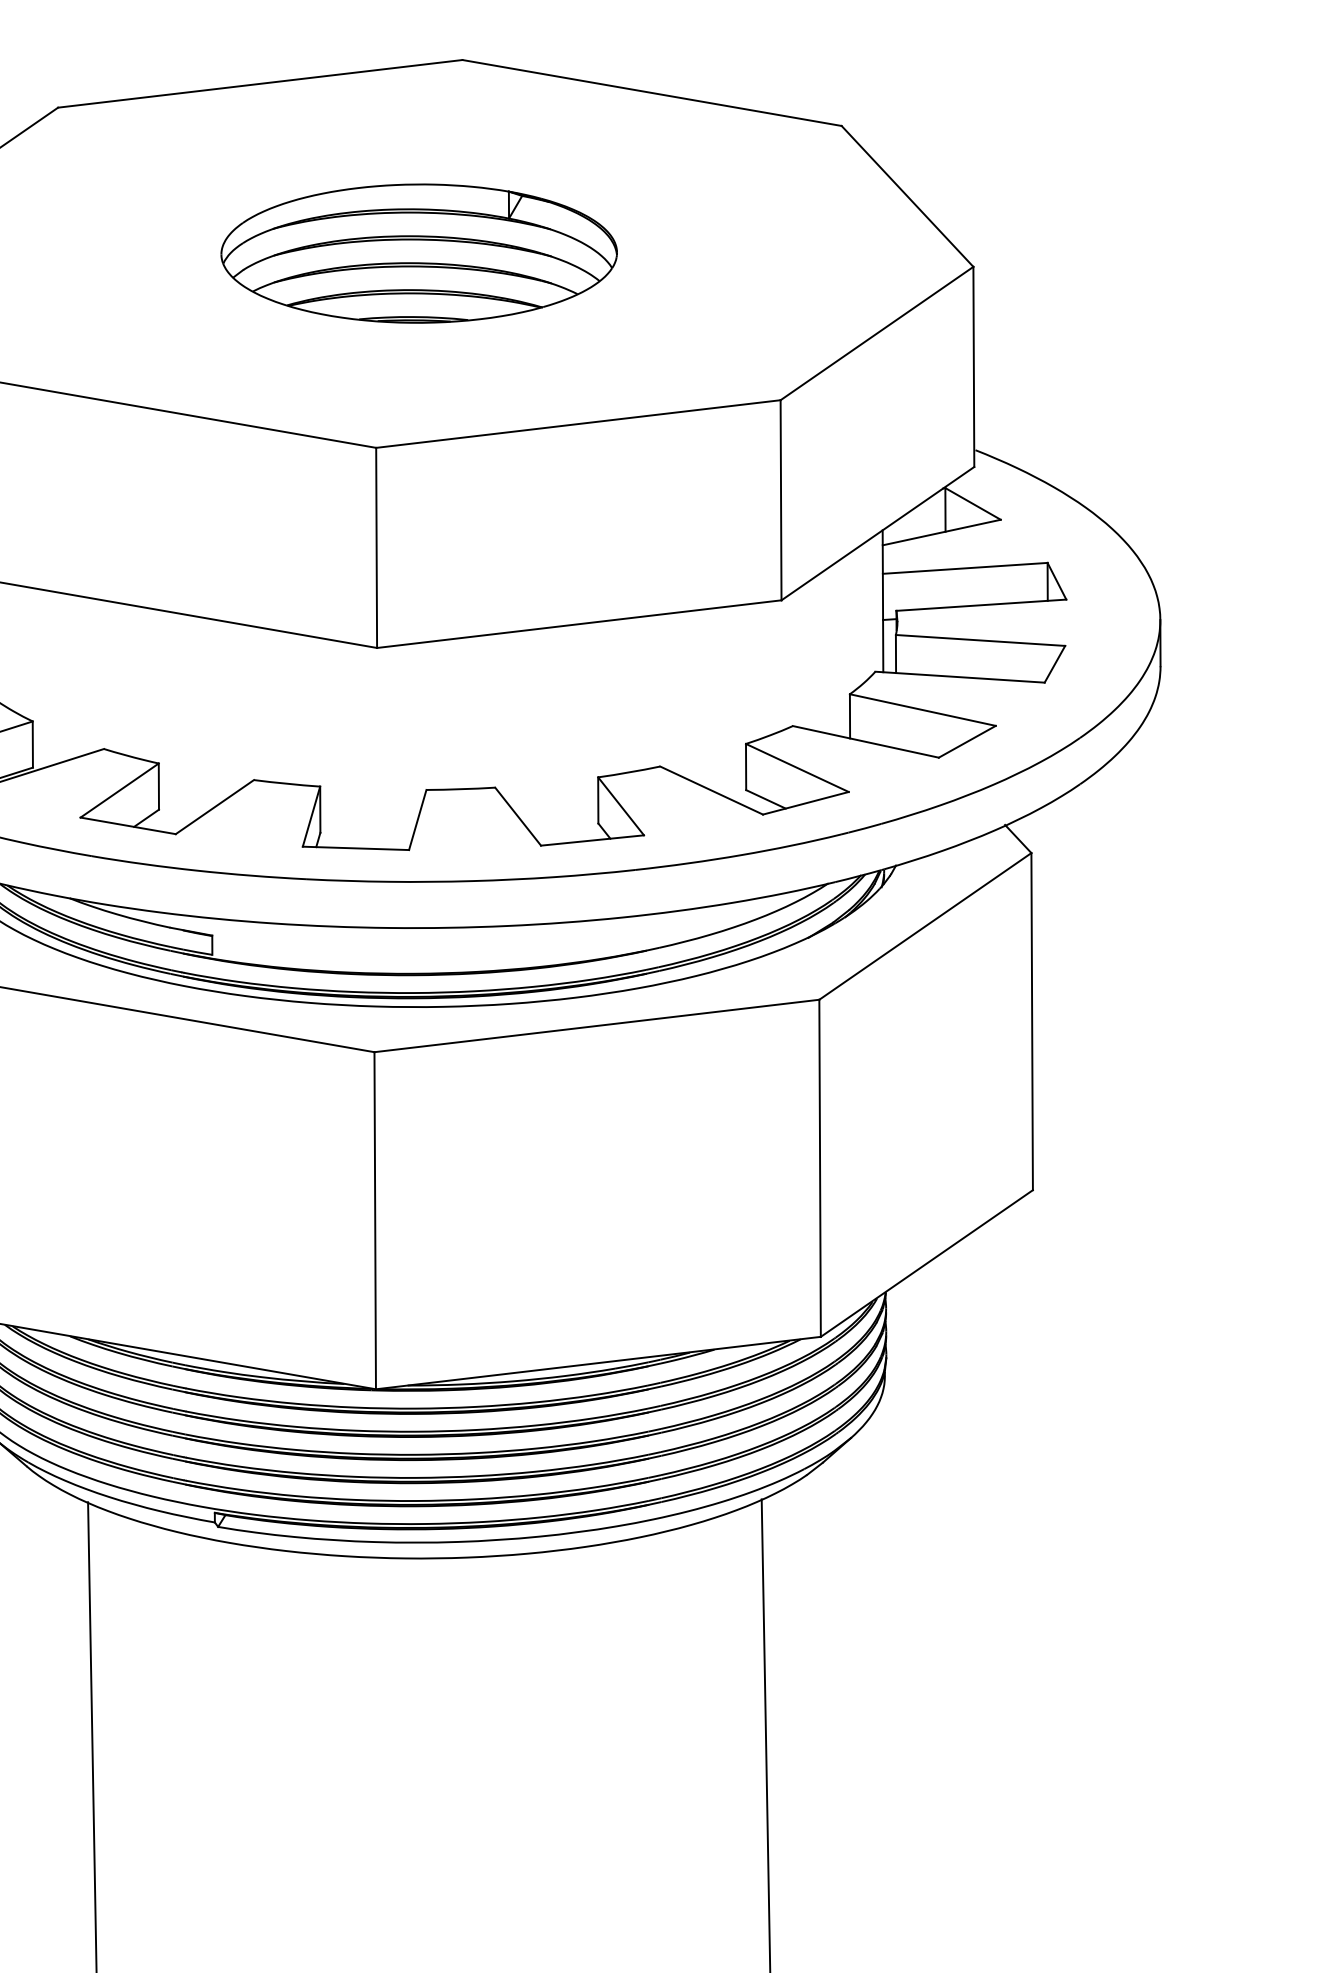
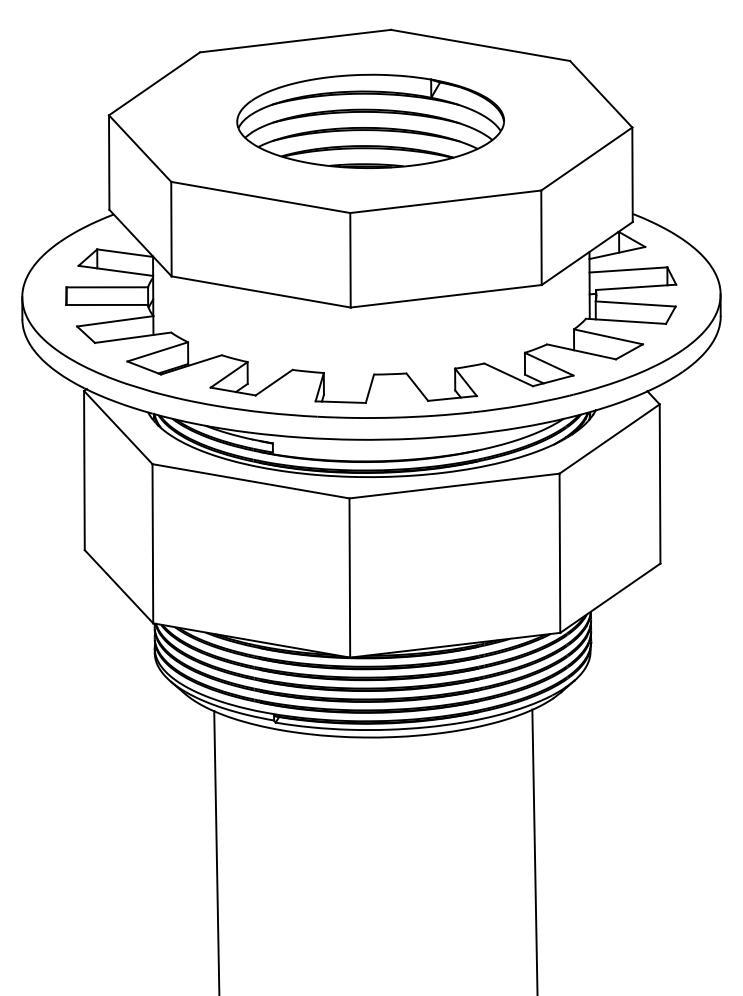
part: (418, 251) -> (370, 120), size x1.43

